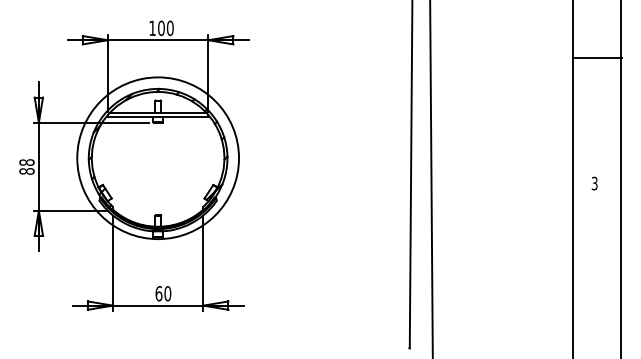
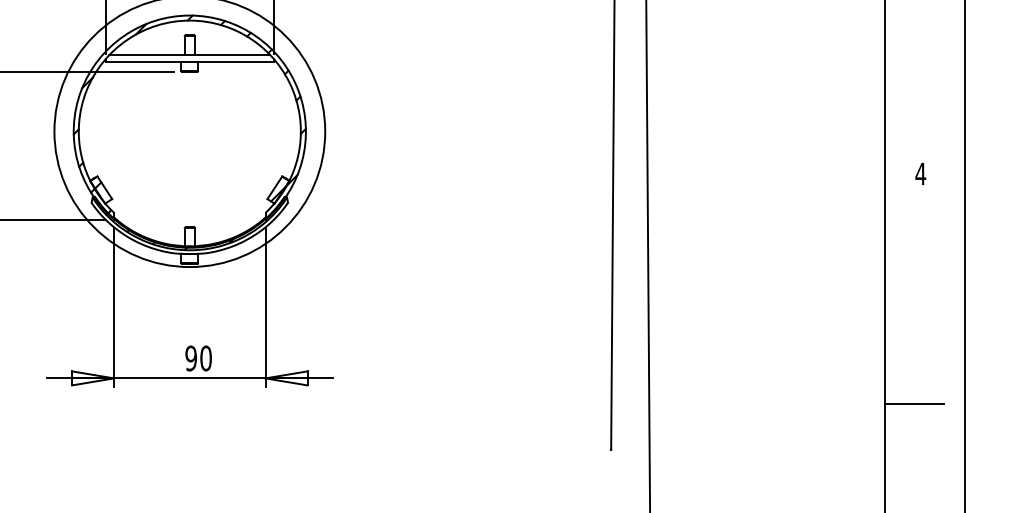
text: (594, 183) -> (920, 173), 3 -> 4
text: (158, 293) -> (190, 358), 60 -> 90
line: (590, 321) -> (913, 404), added

